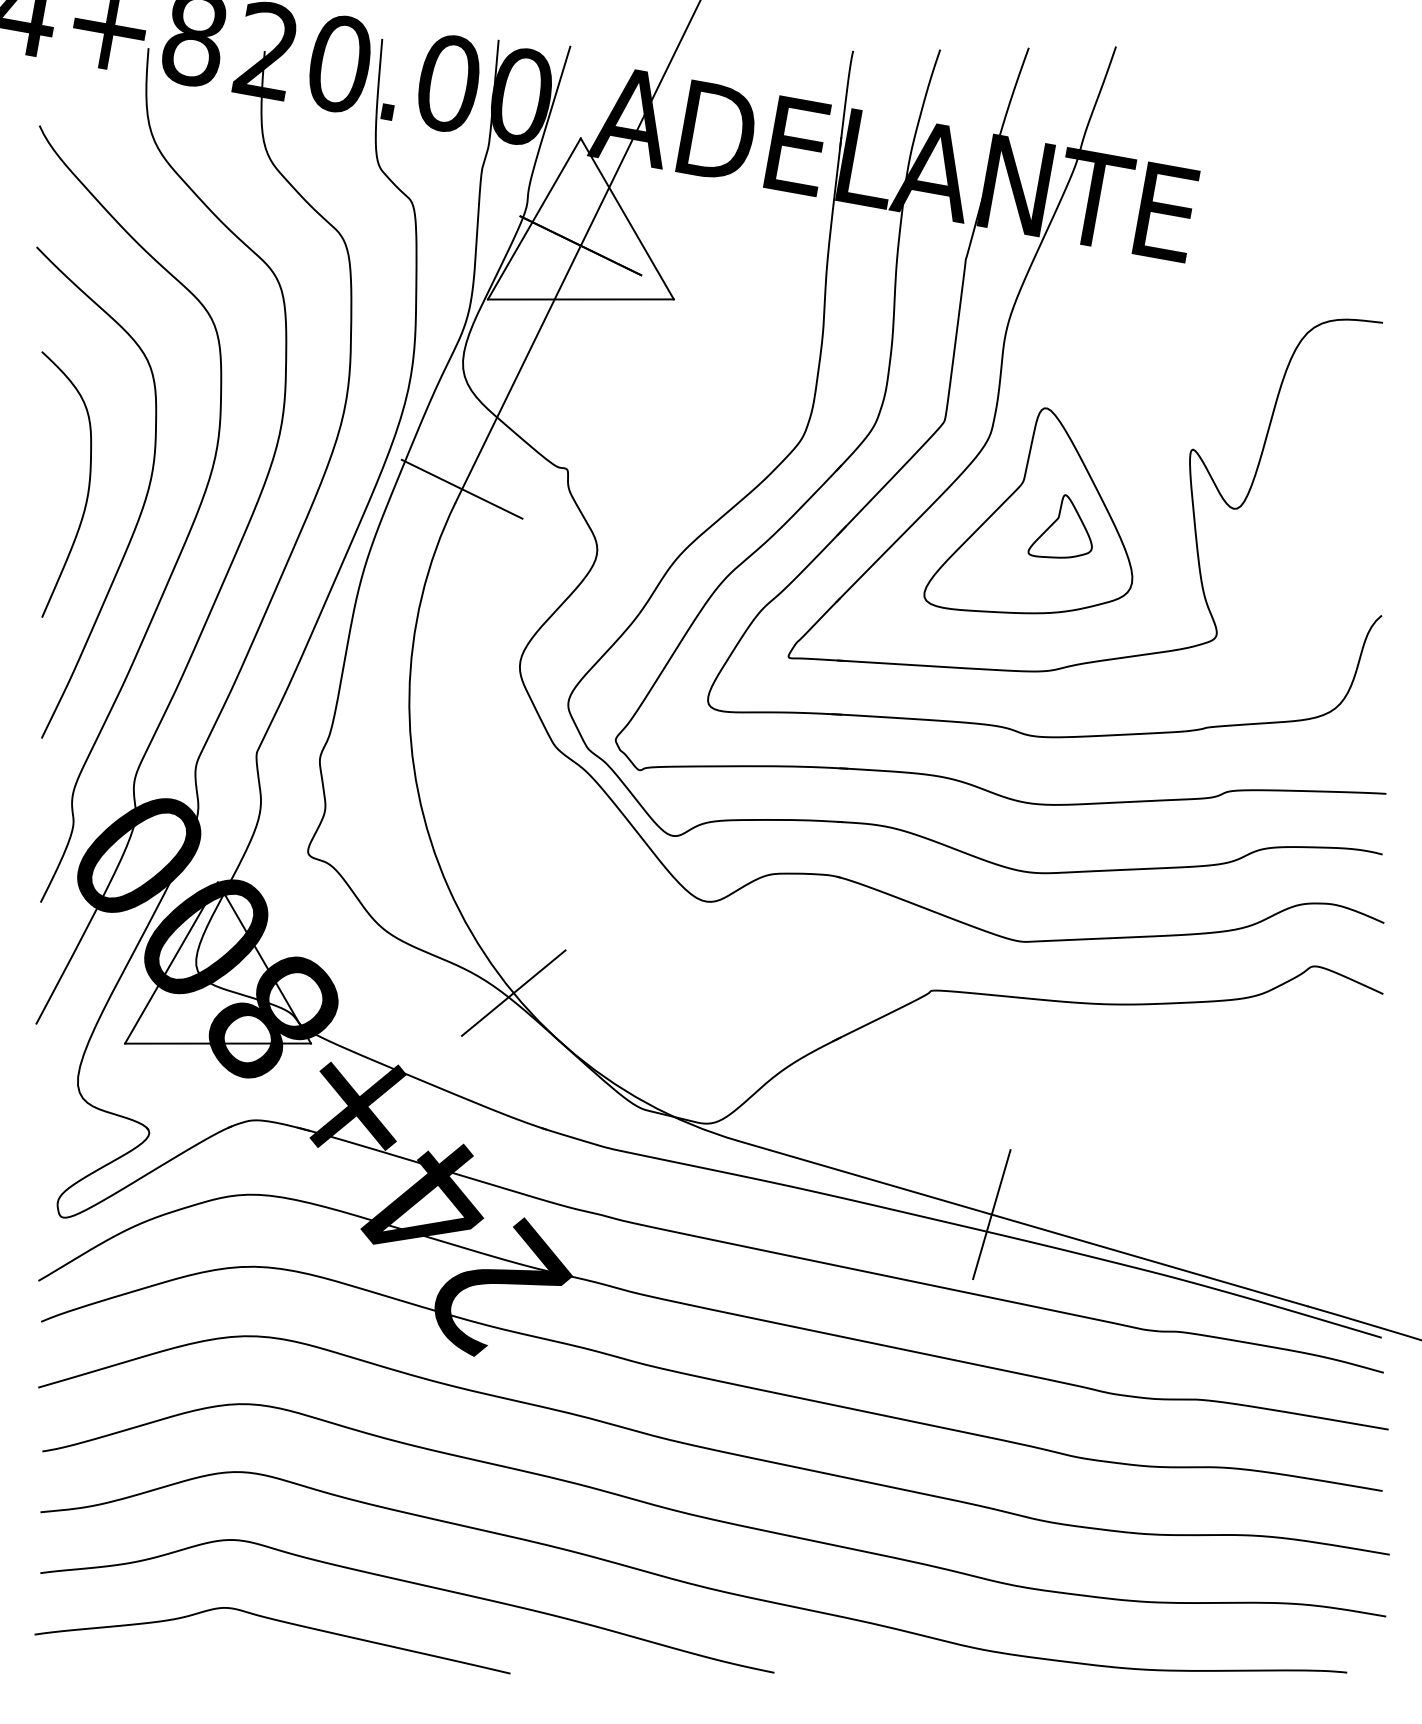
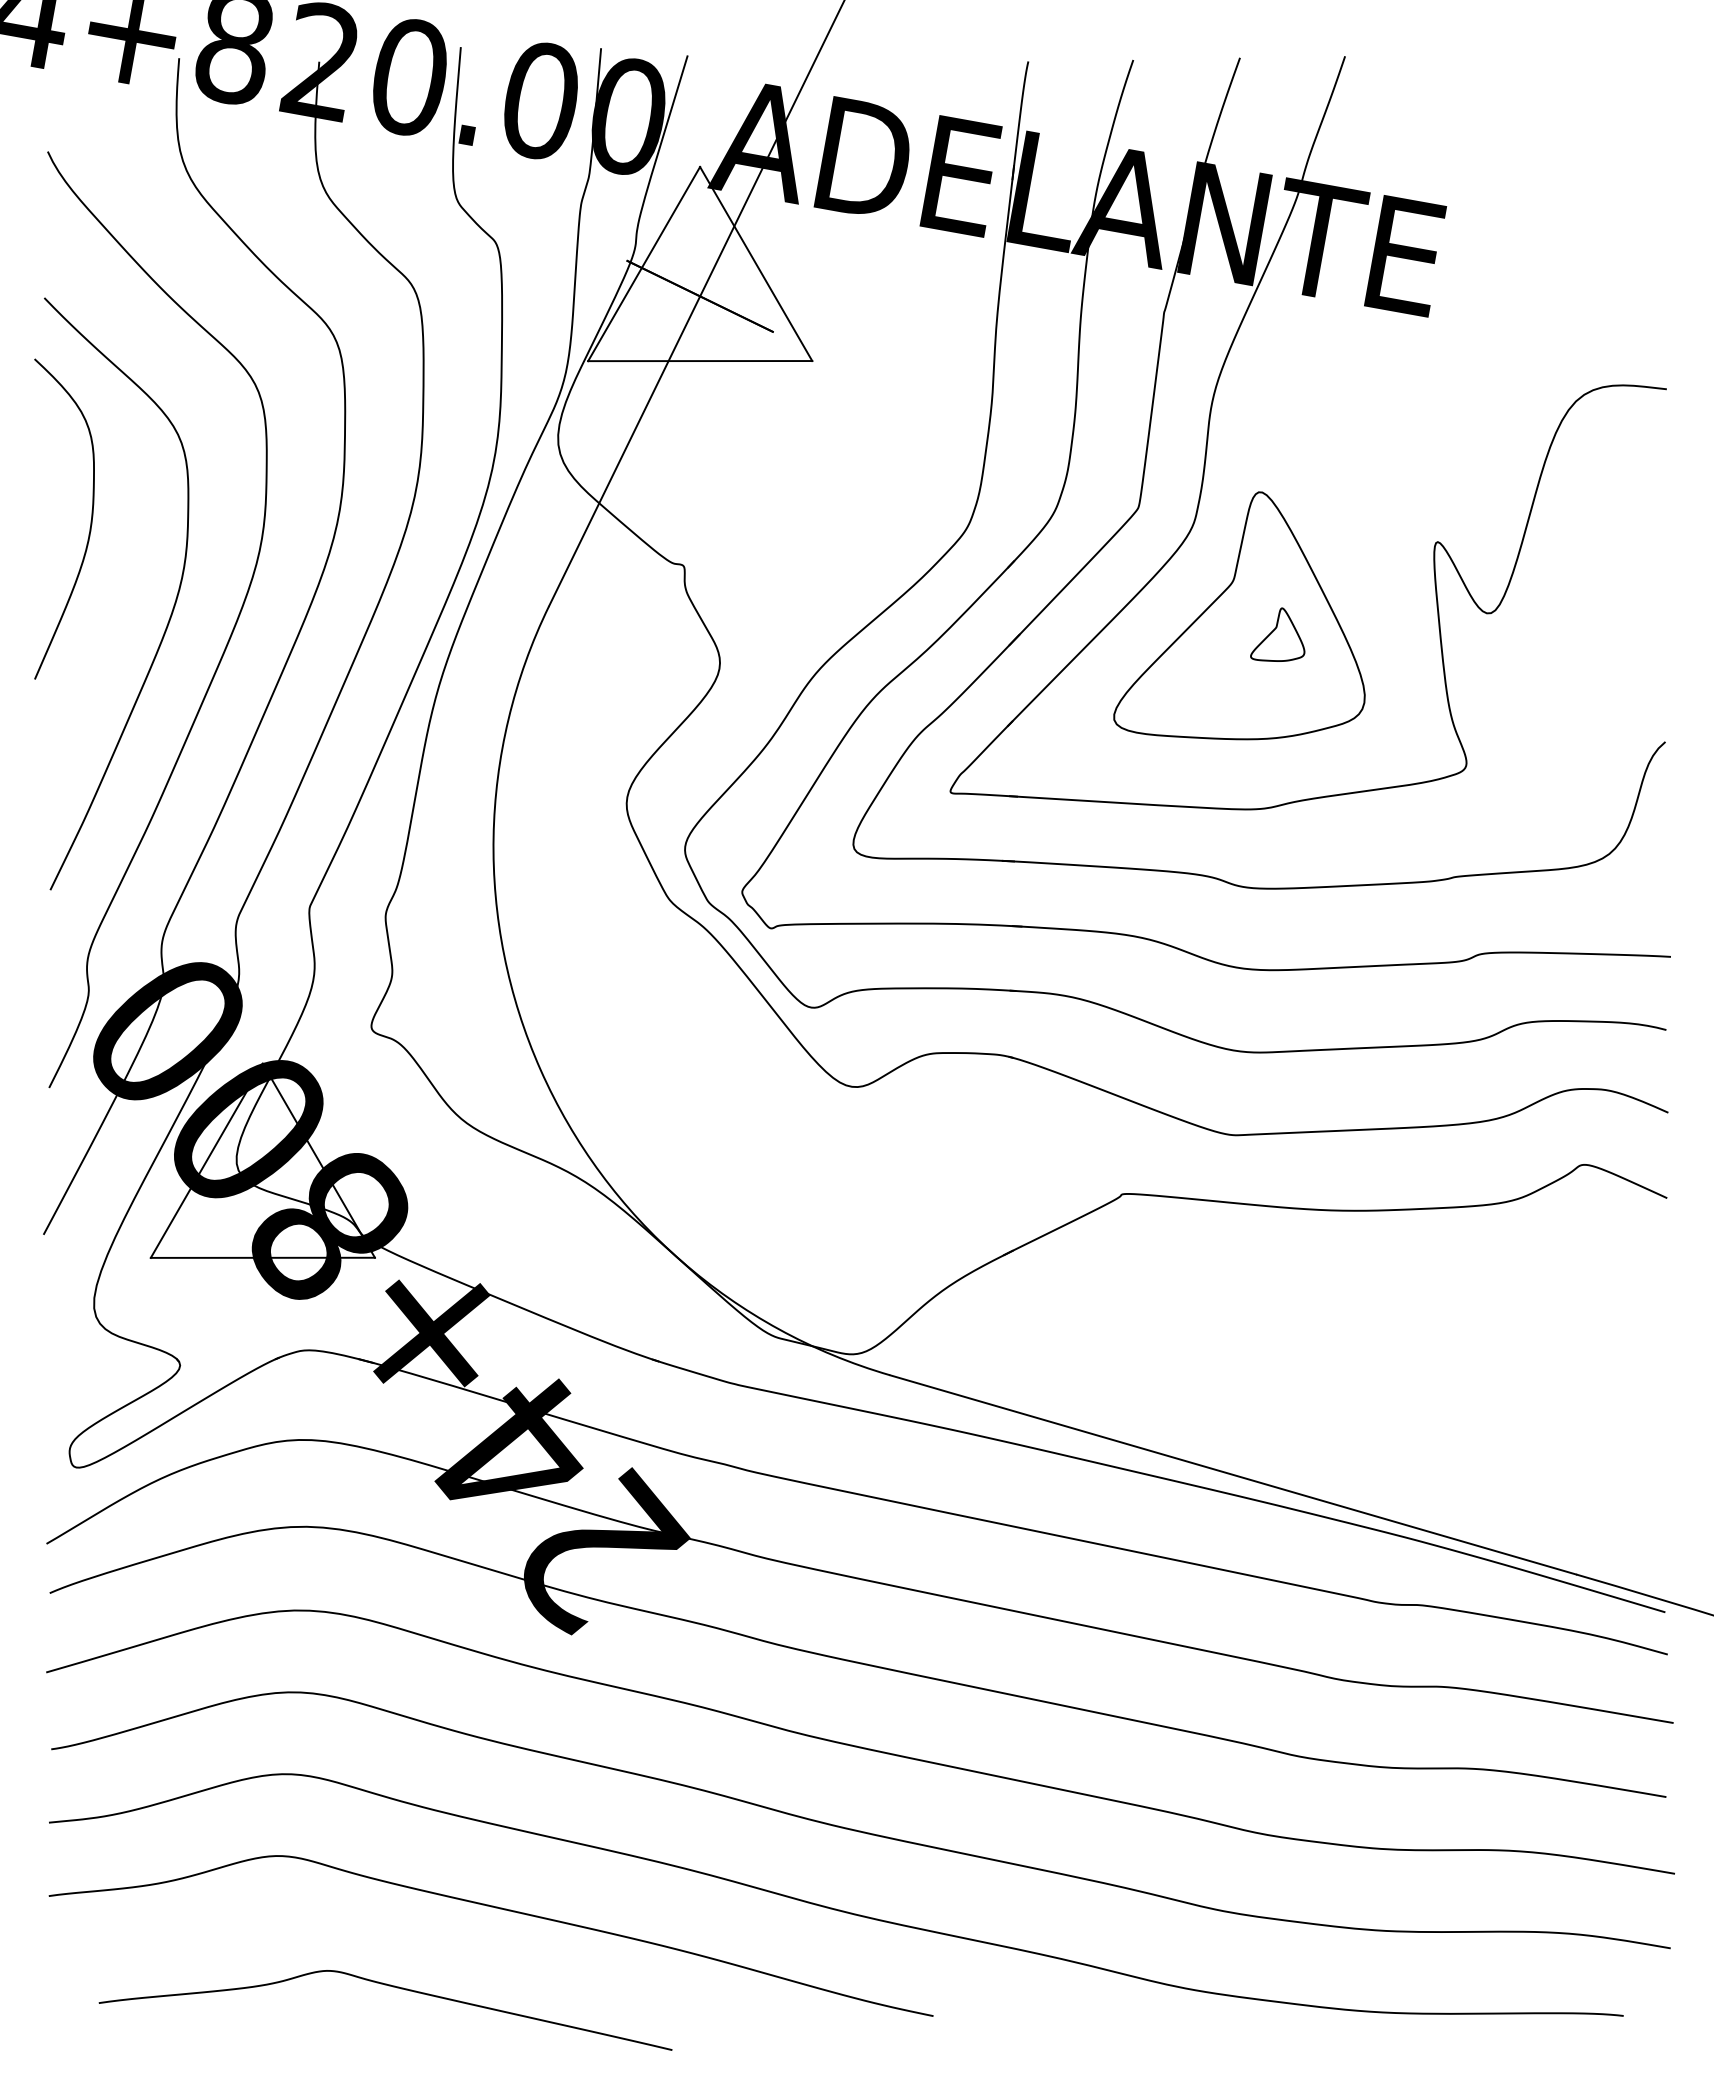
curve: (88, 485) -> (90, 520), moved
line: (461, 489) -> (556, 589), removed
part: (1059, 526) -> (1277, 634), size x0.7
line: (513, 992) -> (618, 1196), removed
line: (991, 1214) -> (1194, 1463), removed
curve: (274, 1620) -> (388, 1986), moved

